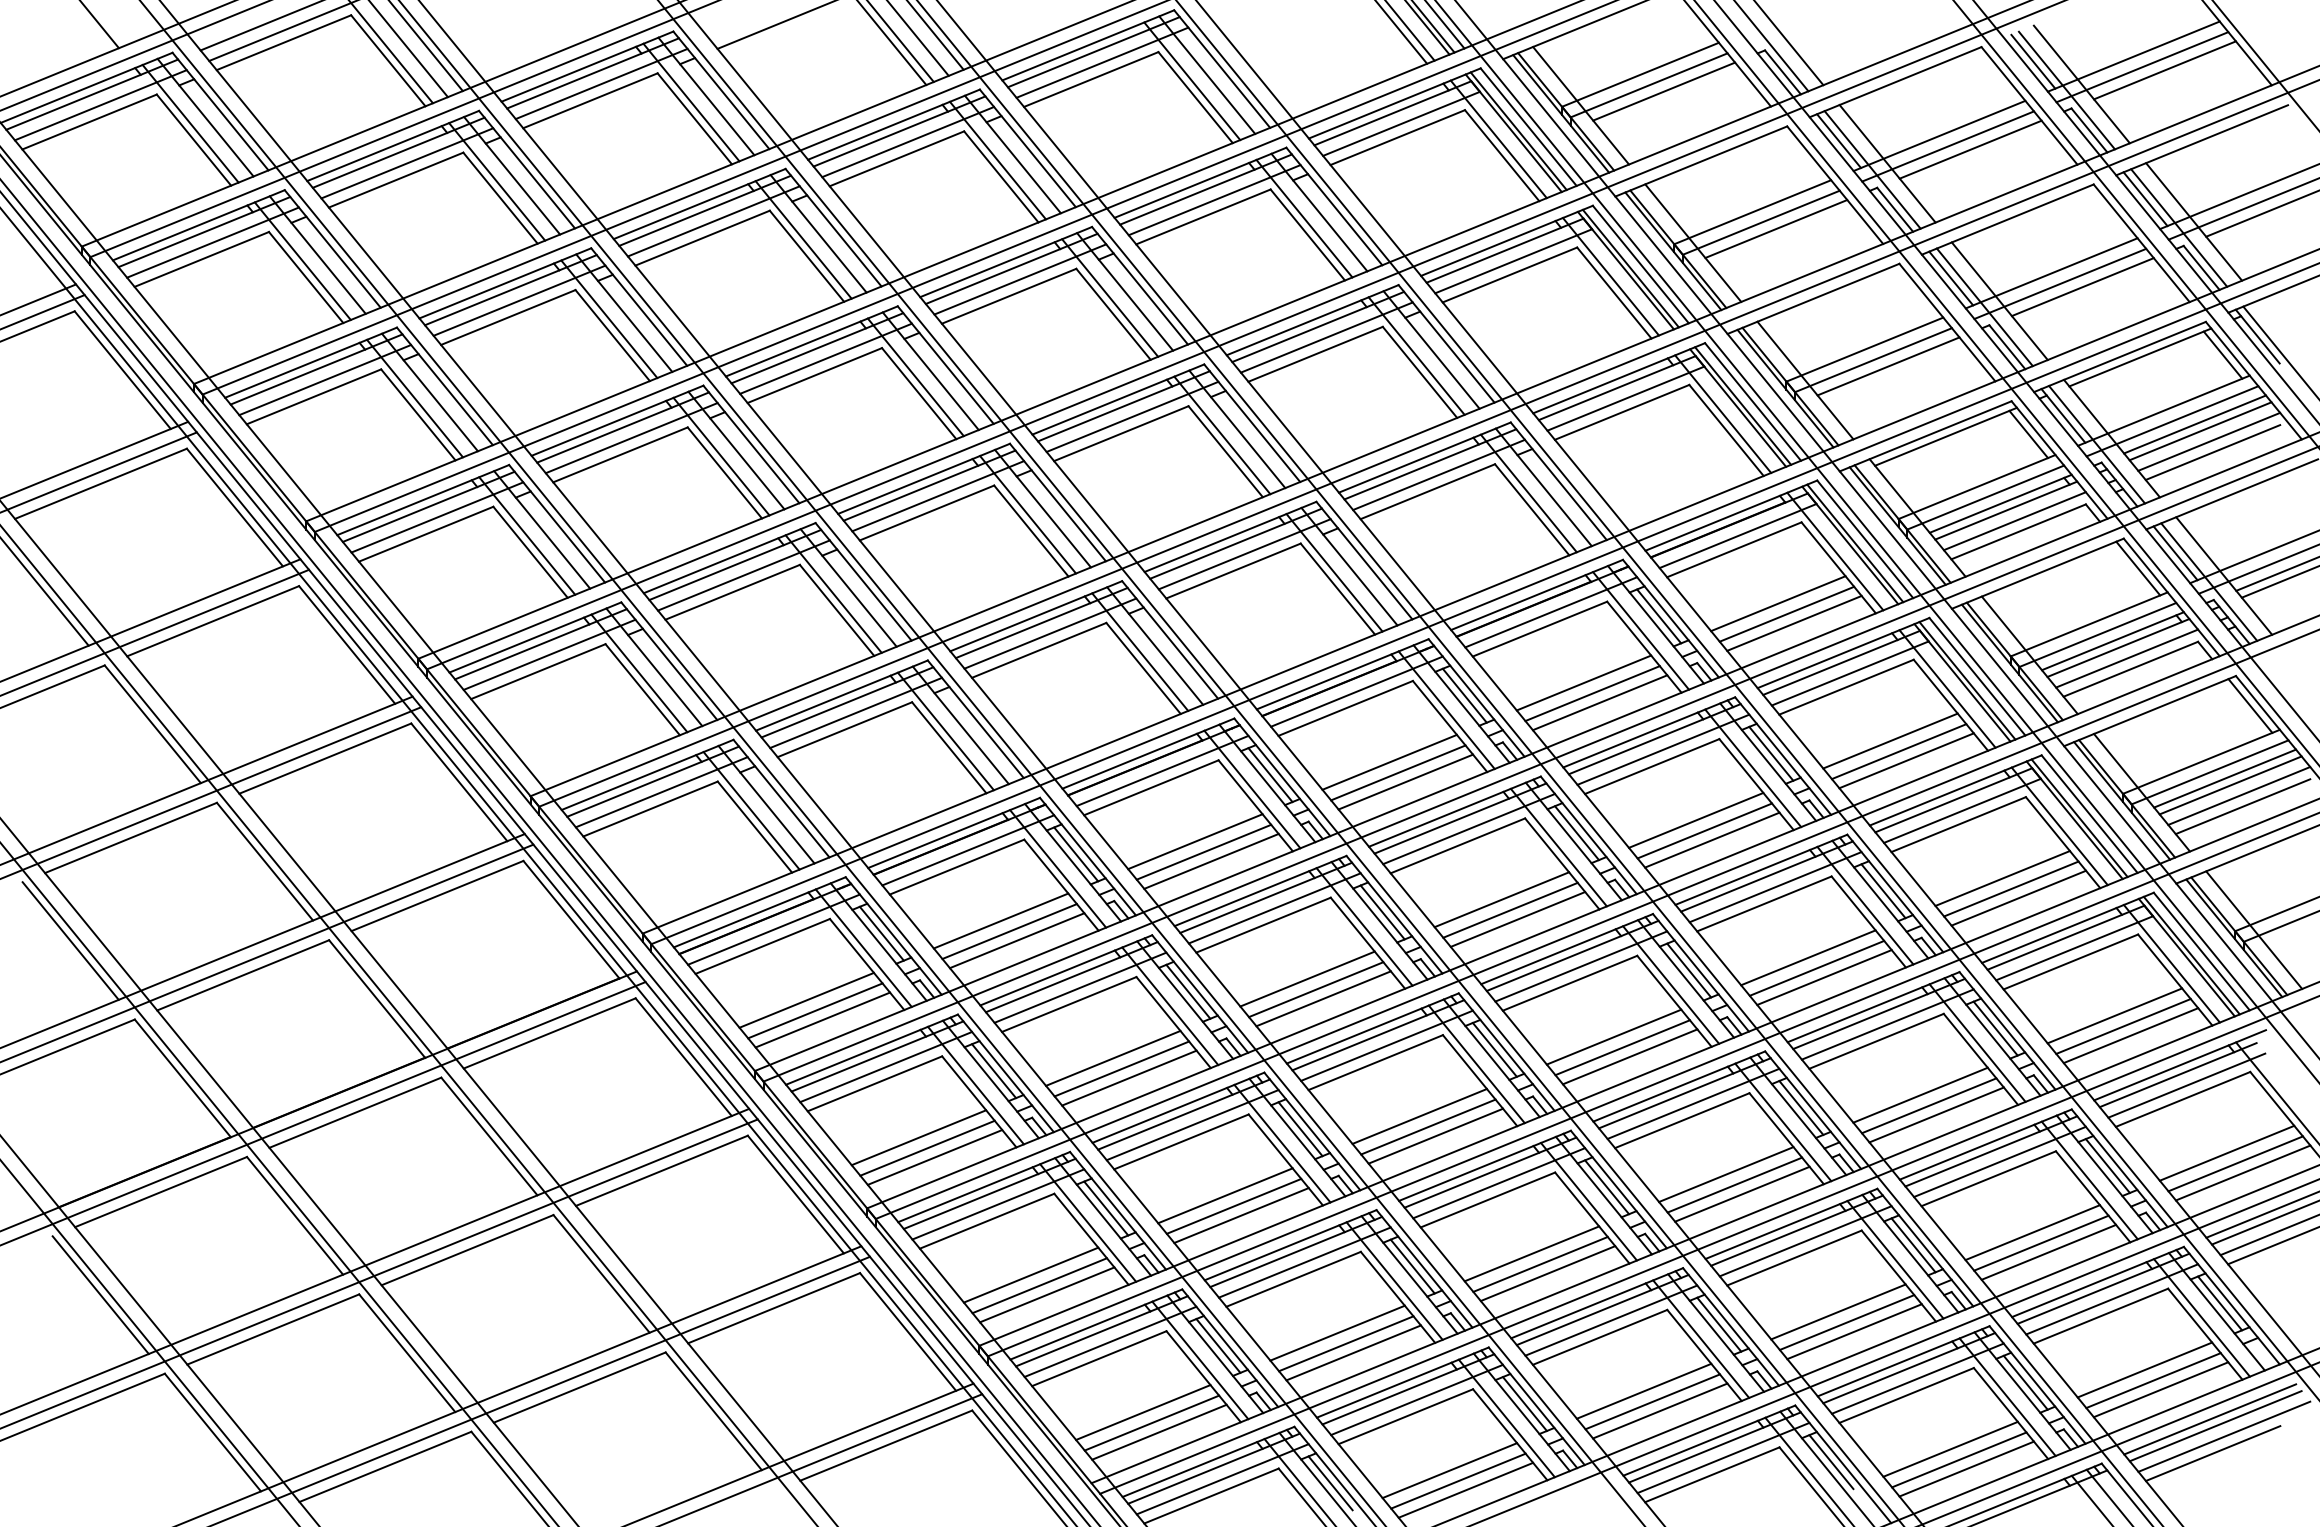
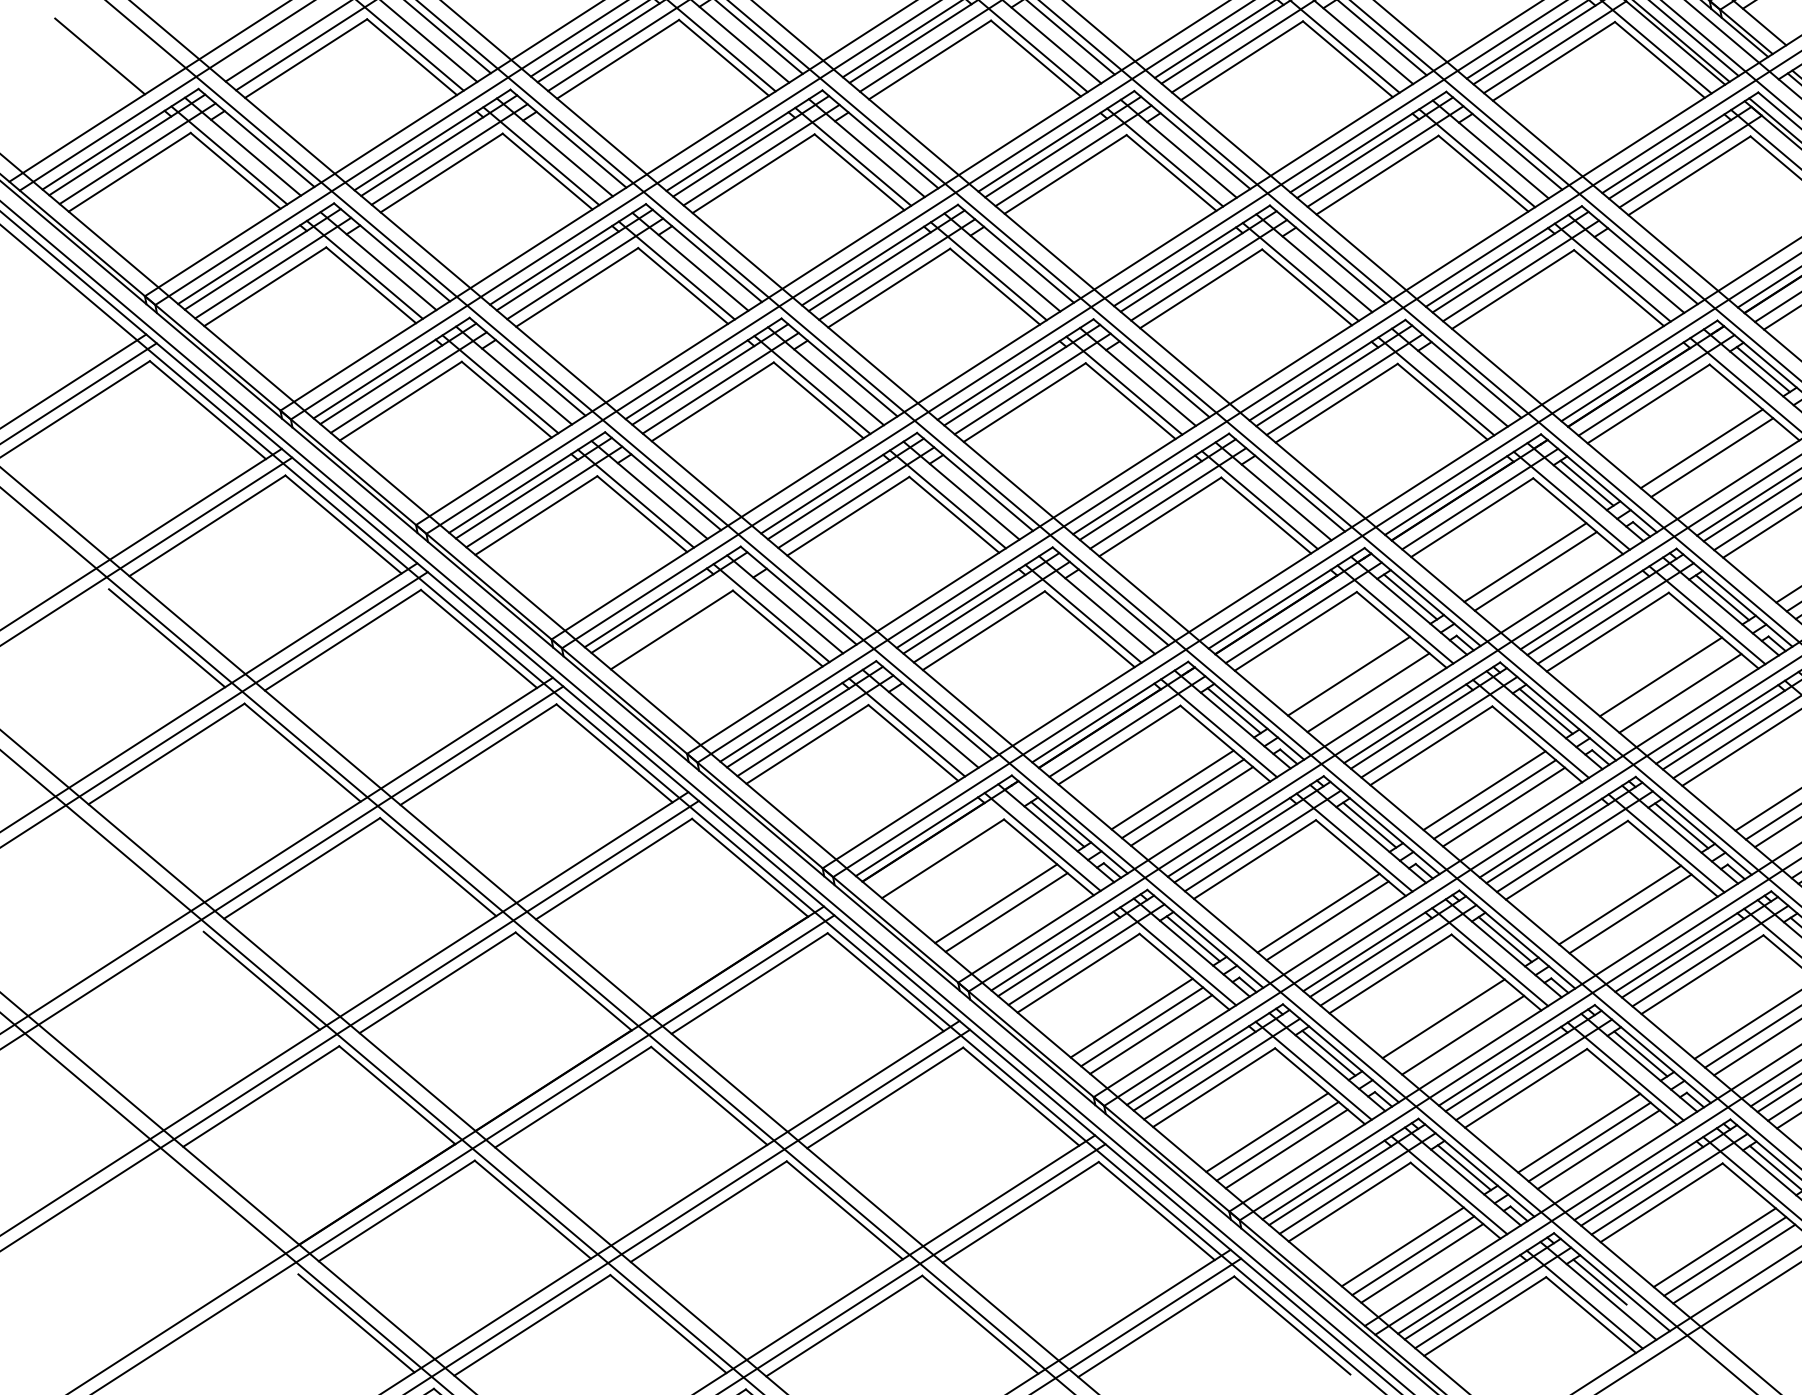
line: (549, 654) -> (679, 611), removed
line: (1599, 702) -> (1720, 465), removed
line: (1405, 781) -> (1544, 578), removed
line: (1203, 851) -> (1358, 684), removed
line: (1510, 909) -> (1671, 684), removed
line: (773, 929) -> (950, 840), removed
line: (822, 1019) -> (1015, 919), removed
line: (1113, 1057) -> (1308, 903), removed
line: (1435, 1135) -> (1639, 920), removed
line: (1233, 1205) -> (1453, 1026), removed

